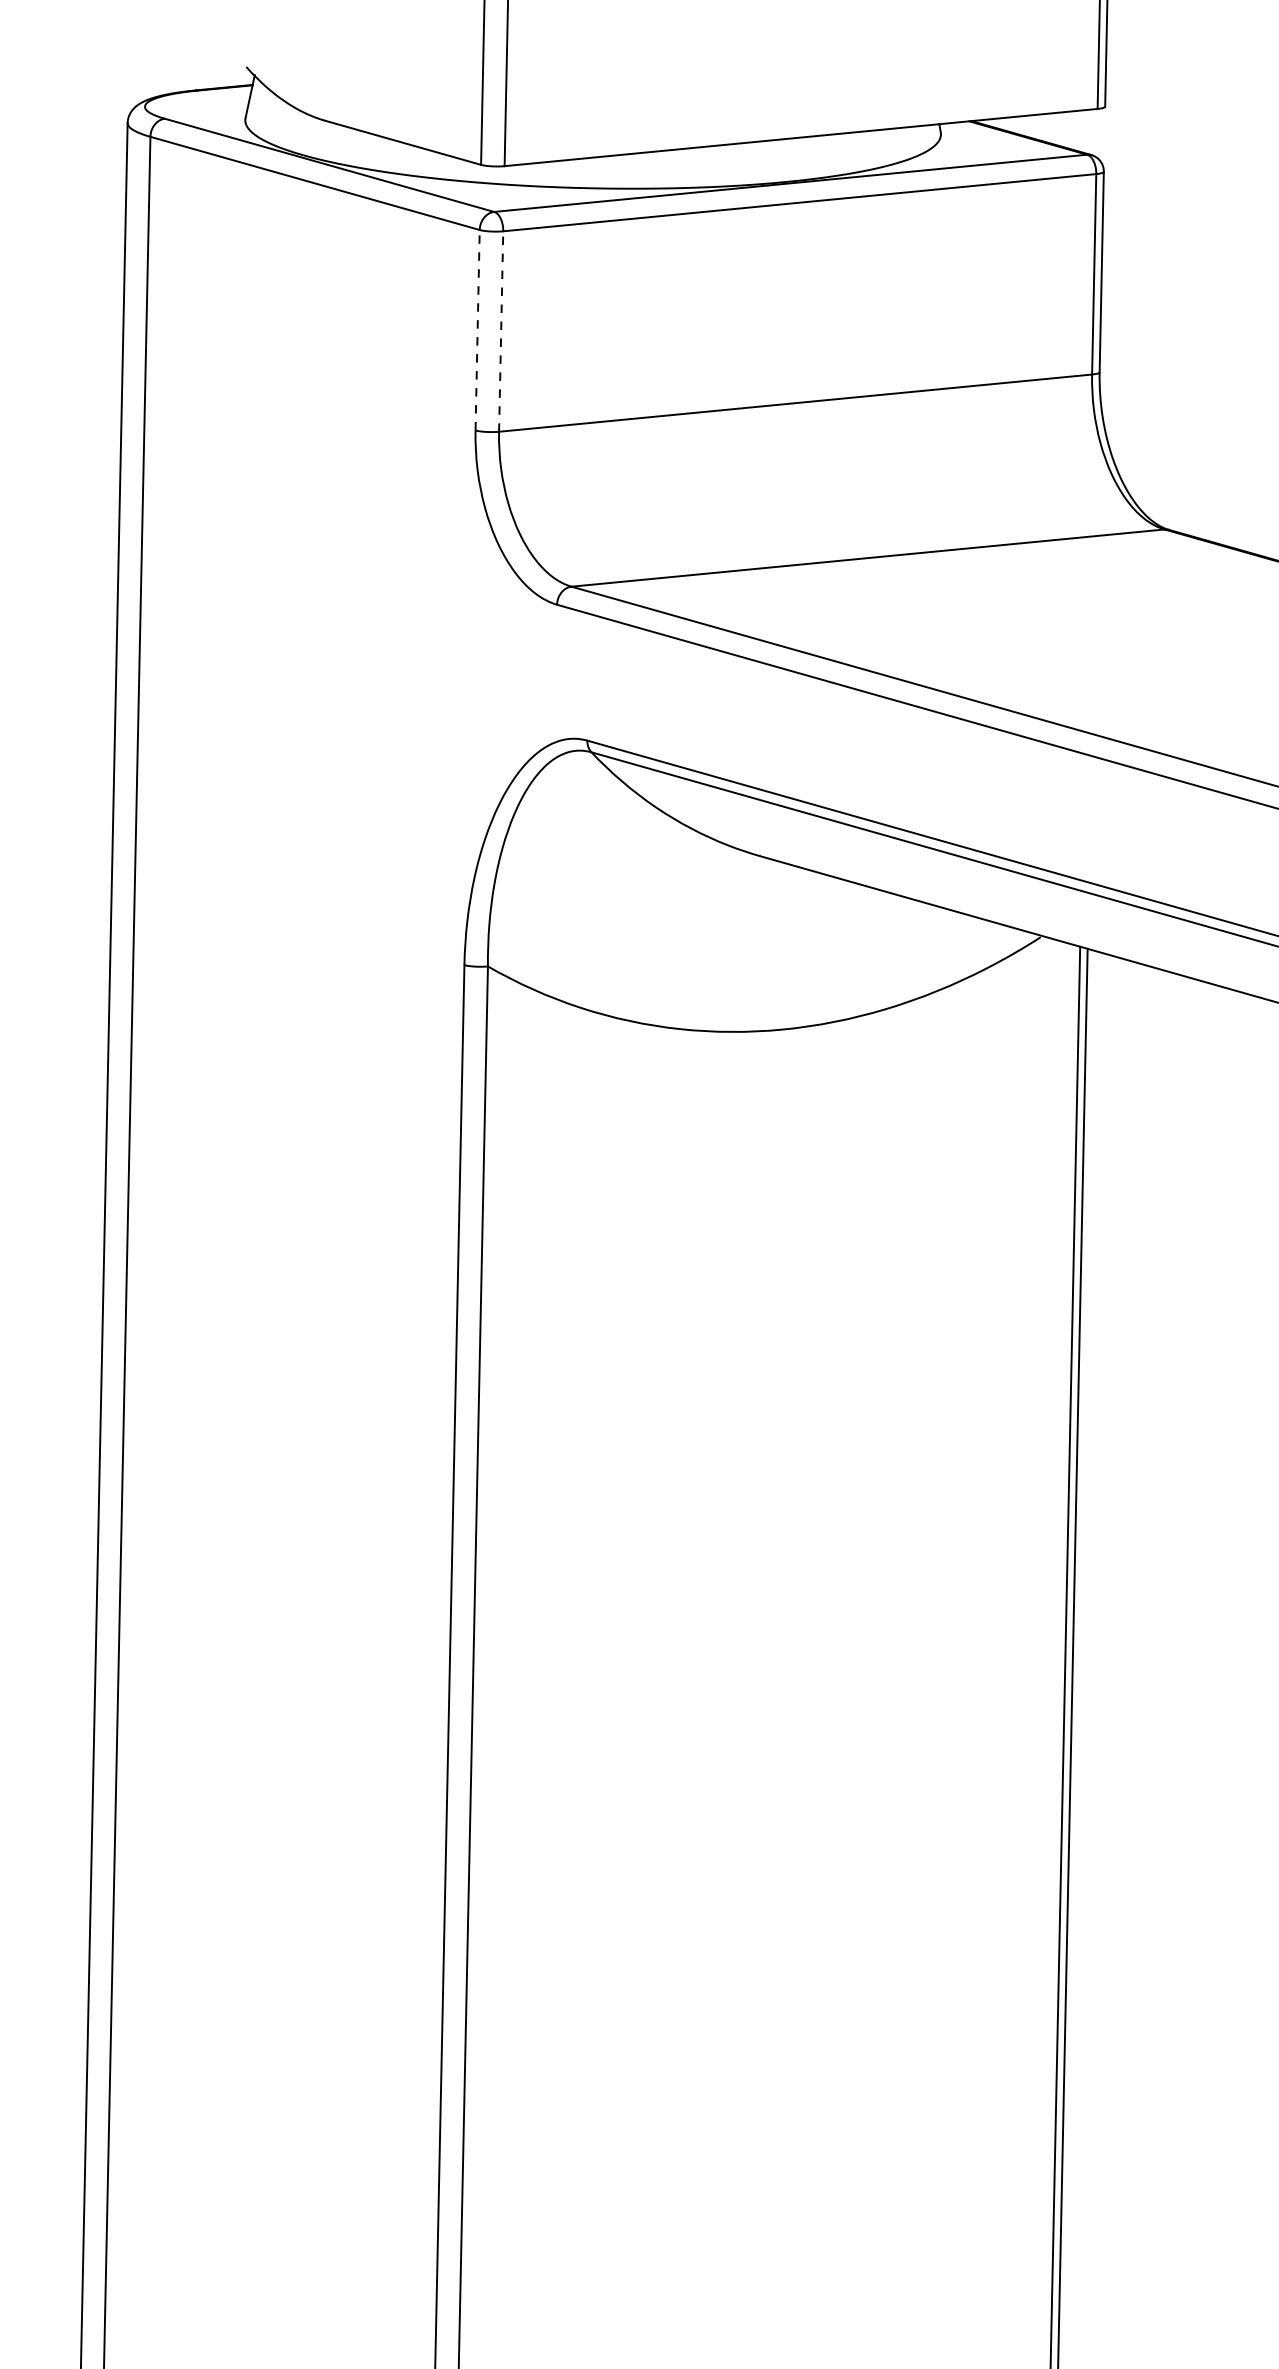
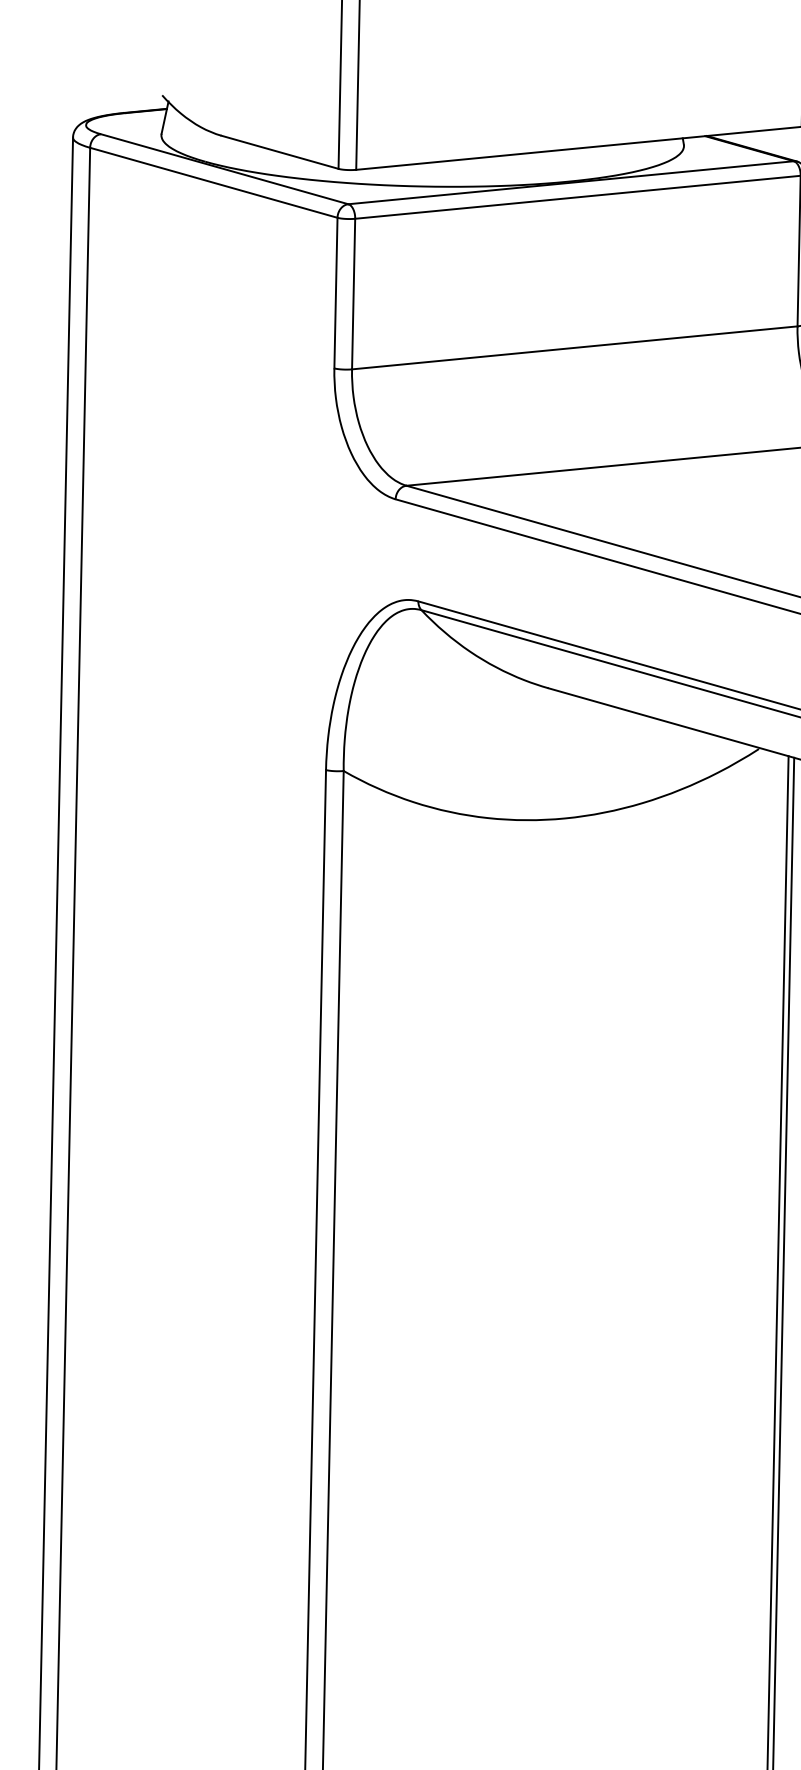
line: (477, 329) -> (335, 292), dashed -> solid
line: (501, 331) -> (353, 294), dashed -> solid

